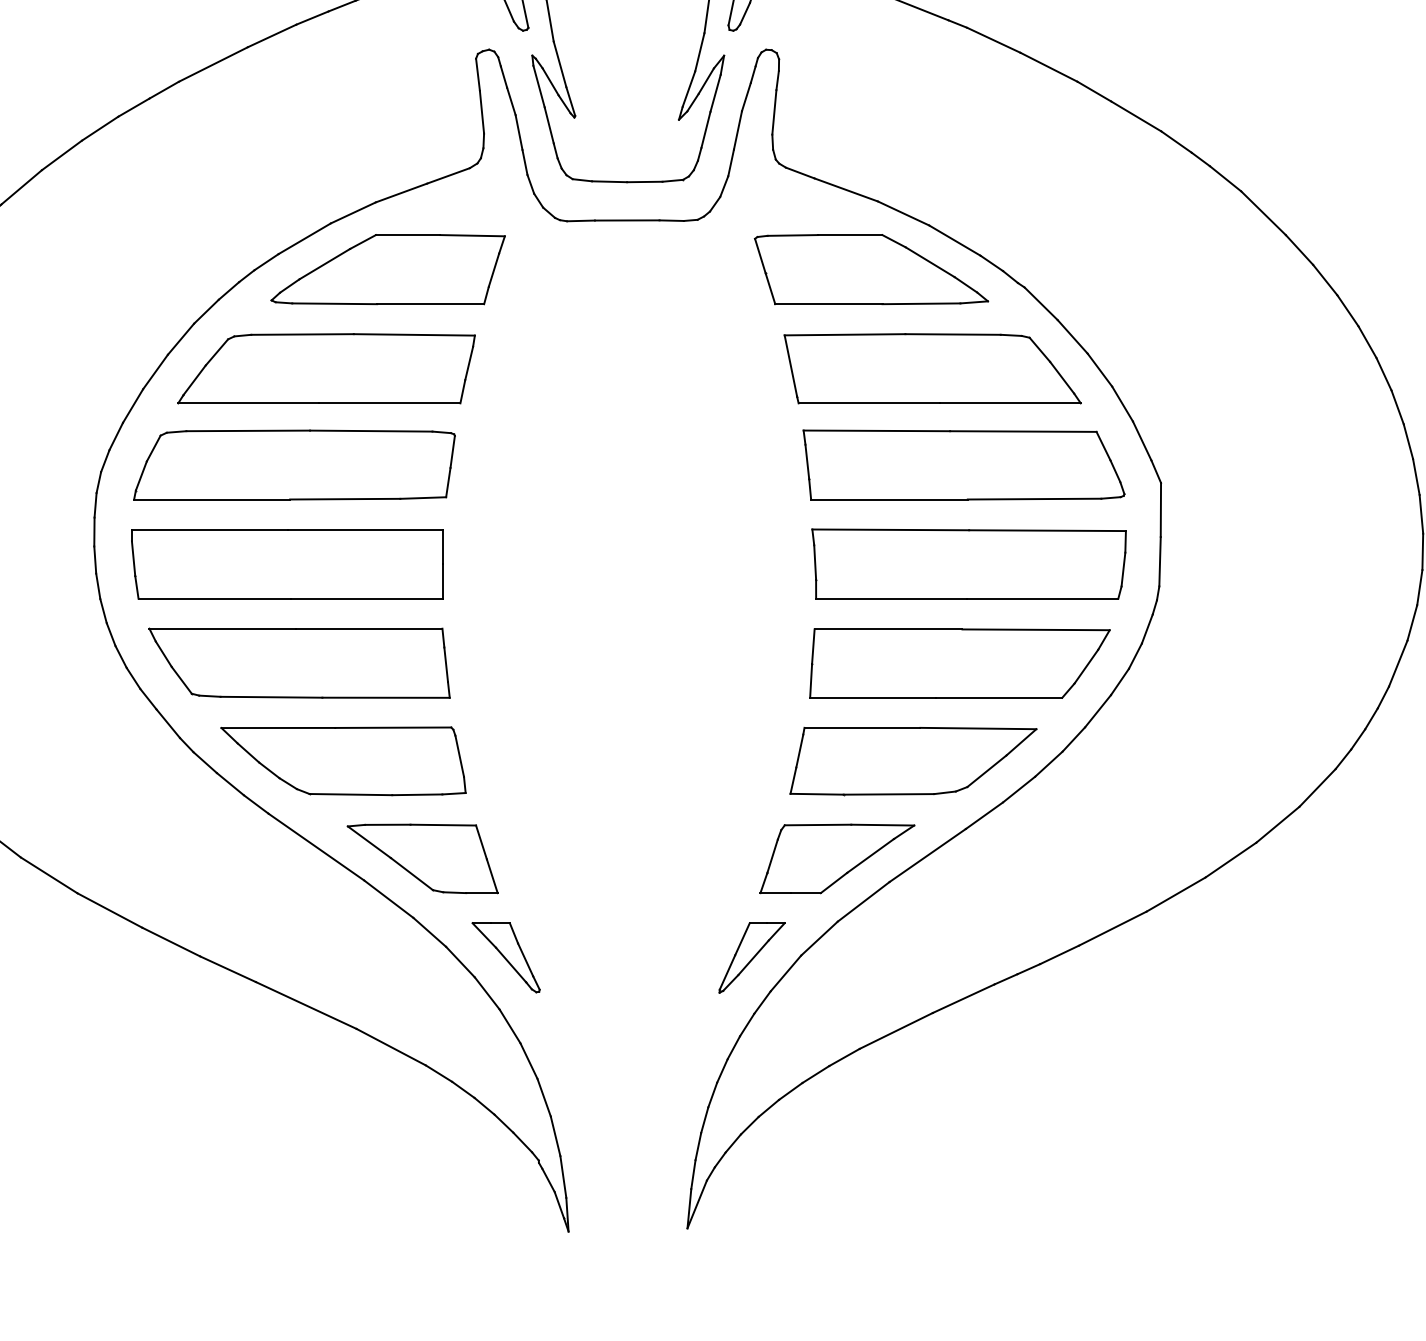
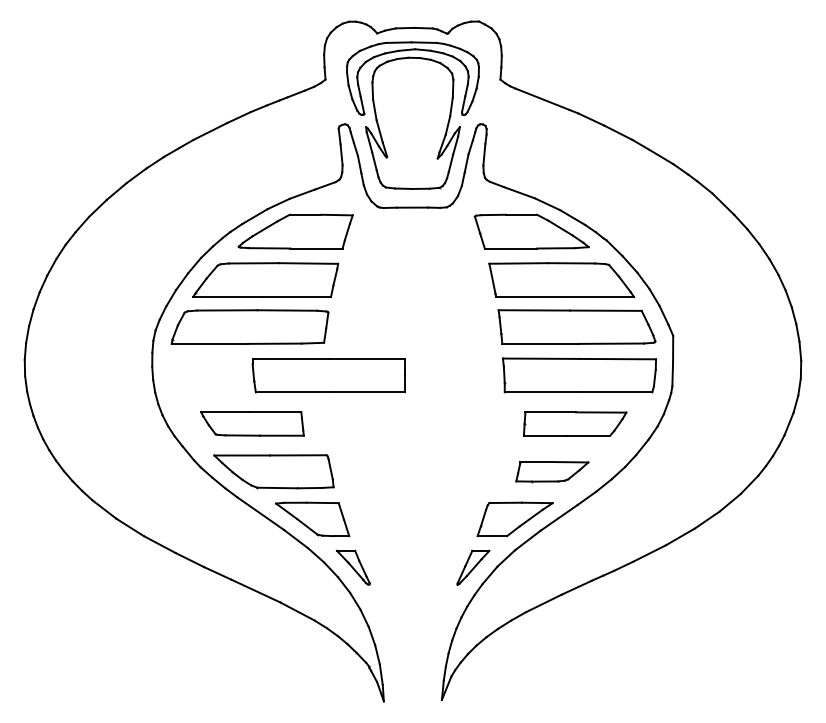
part: (287, 564) -> (328, 375), moved
part: (299, 662) -> (252, 423), size x0.7
part: (960, 662) -> (575, 423), size x0.7
part: (913, 760) -> (552, 471), size x0.6

